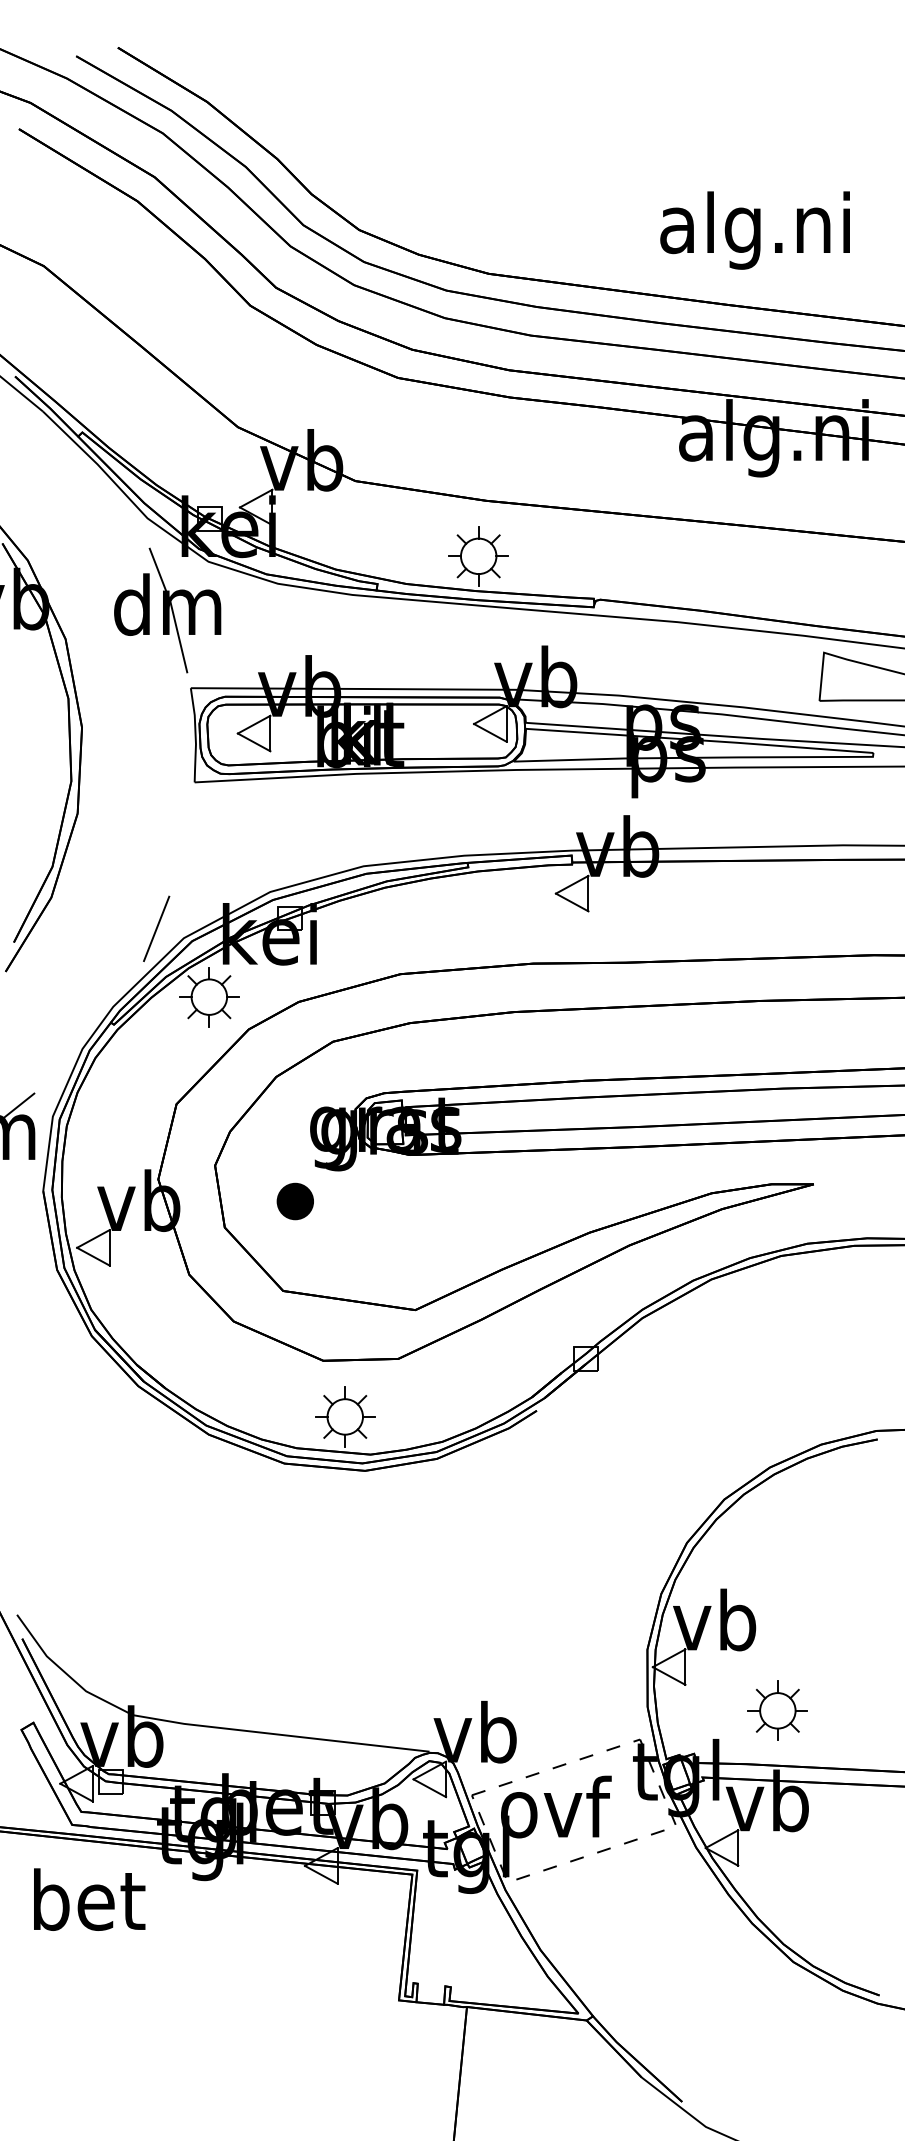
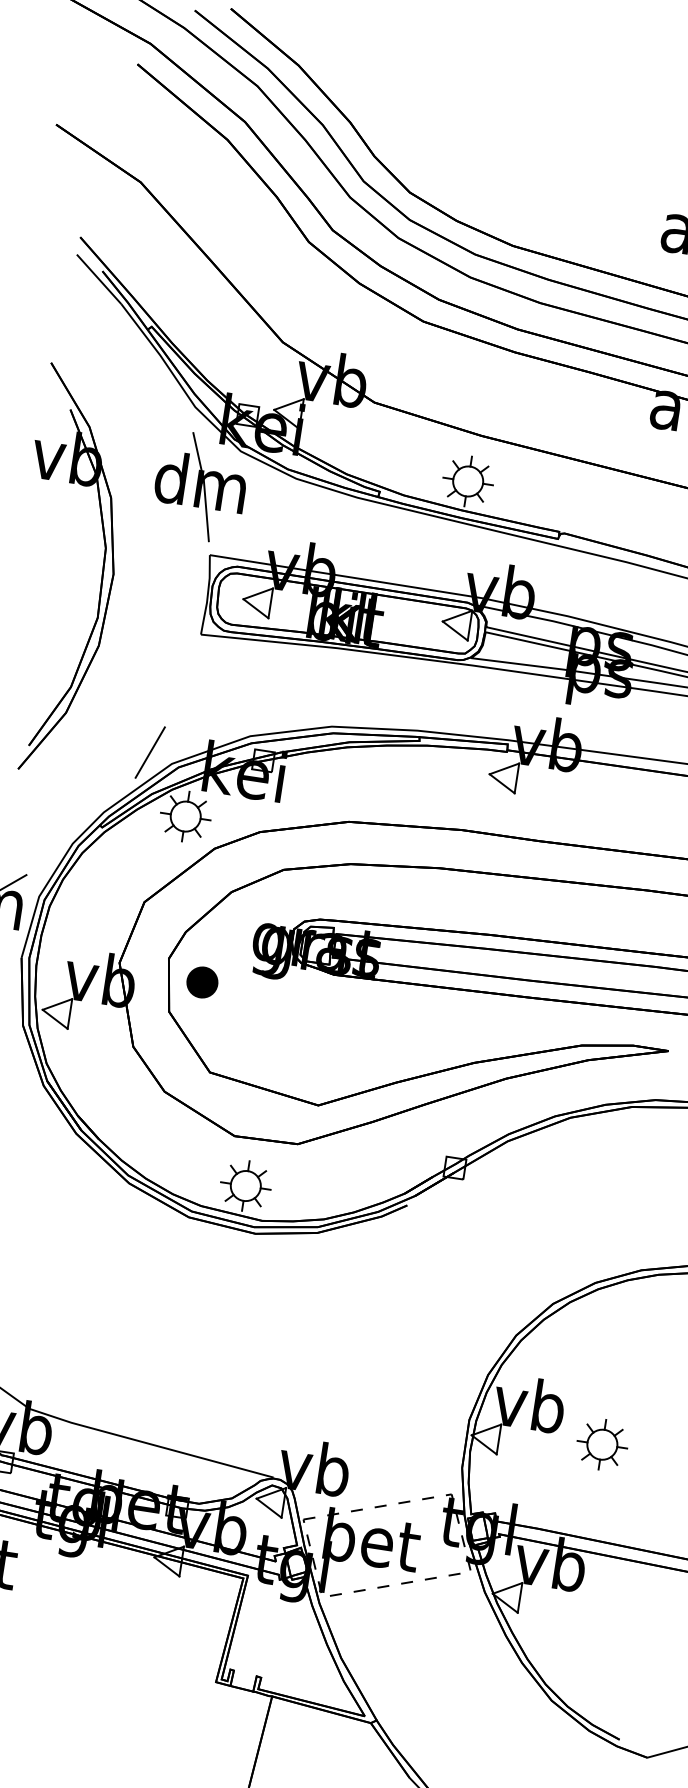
part: (294, 1201) -> (201, 982), moved
part: (777, 1710) -> (602, 1444), moved
text: (555, 1806) -> (372, 1539), ovf -> bet

